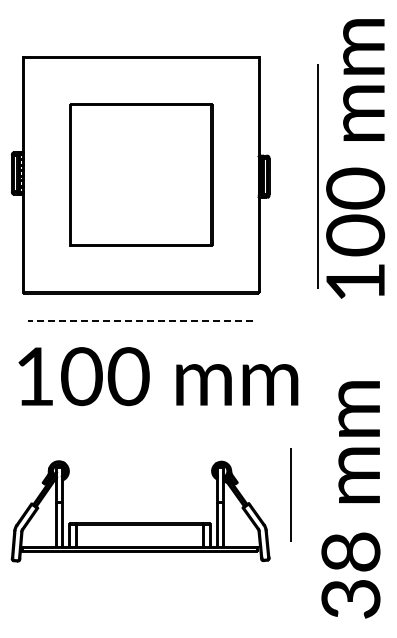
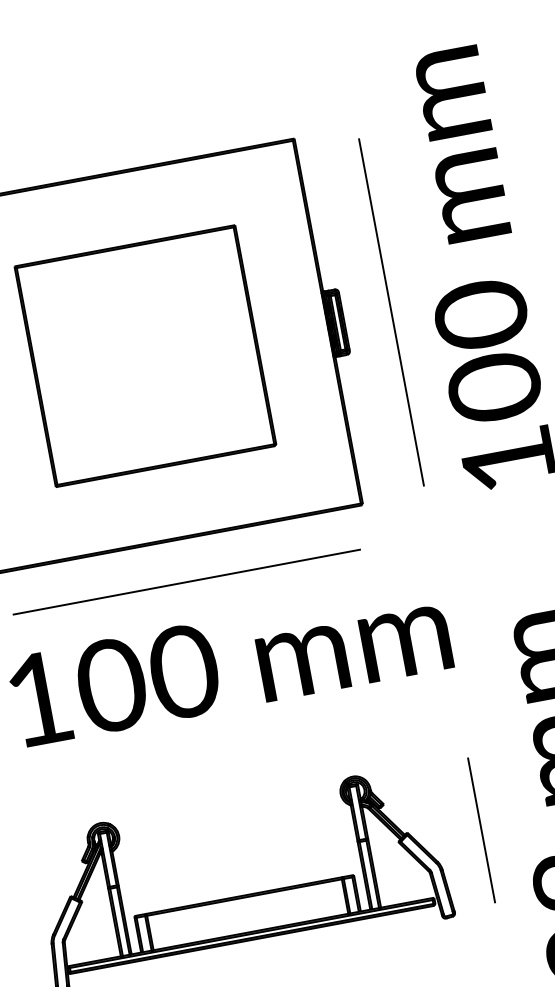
line: (317, 176) -> (390, 312), moved
line: (140, 320) -> (186, 581), dashed -> solid
line: (290, 494) -> (481, 829), moved

